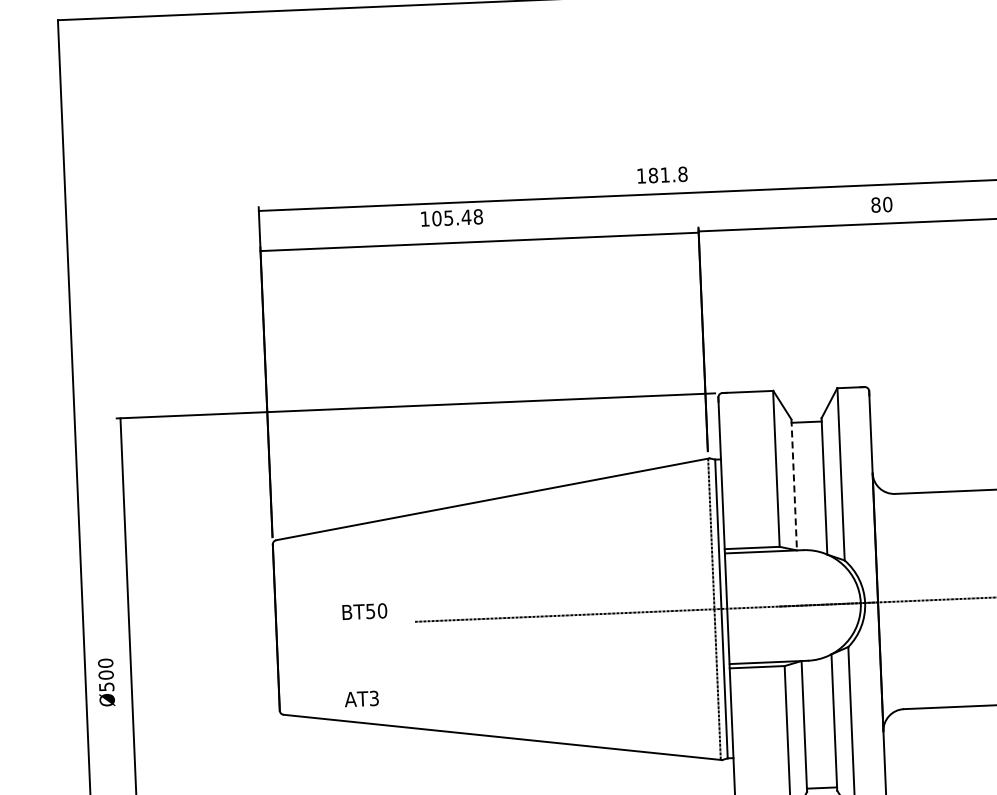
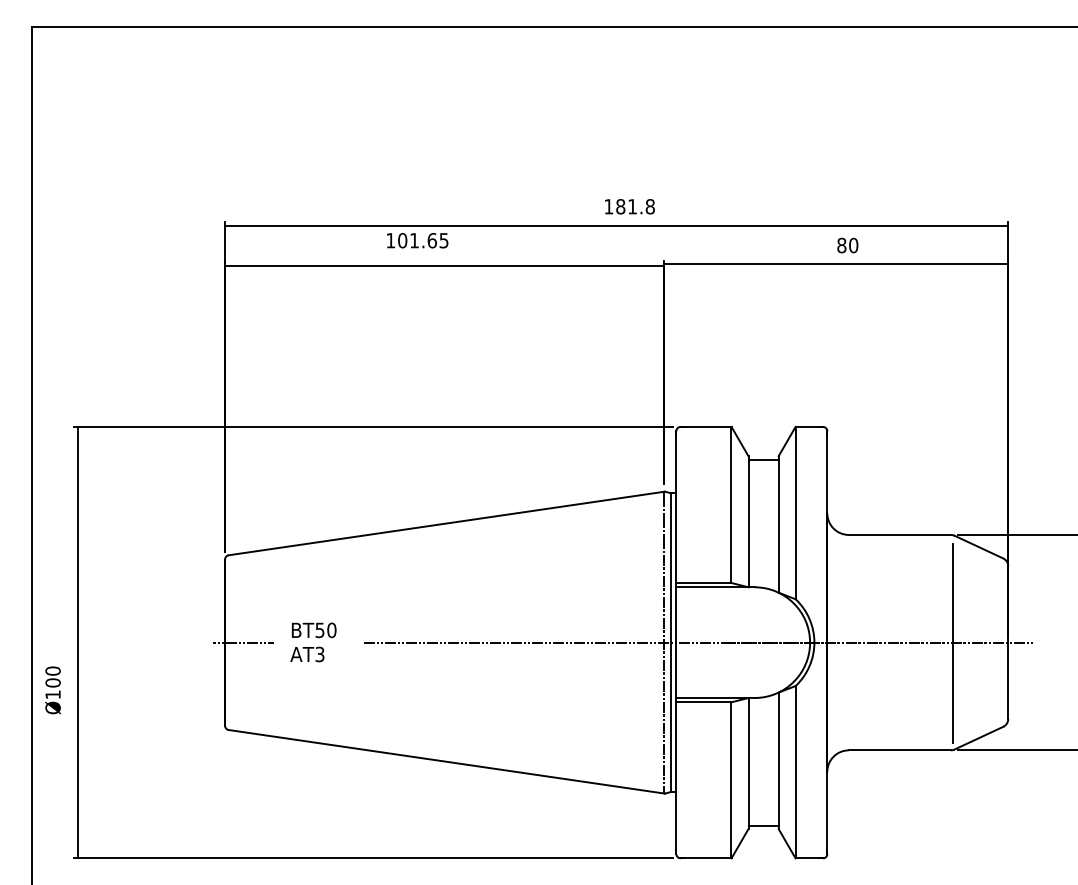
text: (463, 217) -> (429, 240), 105.48 -> 101.65
line: (794, 484) -> (748, 521), dashed -> solid
line: (294, 626) -> (243, 642), added
text: (106, 686) -> (52, 694), Ø500 -> Ø100
text: (361, 698) -> (307, 654), moved

